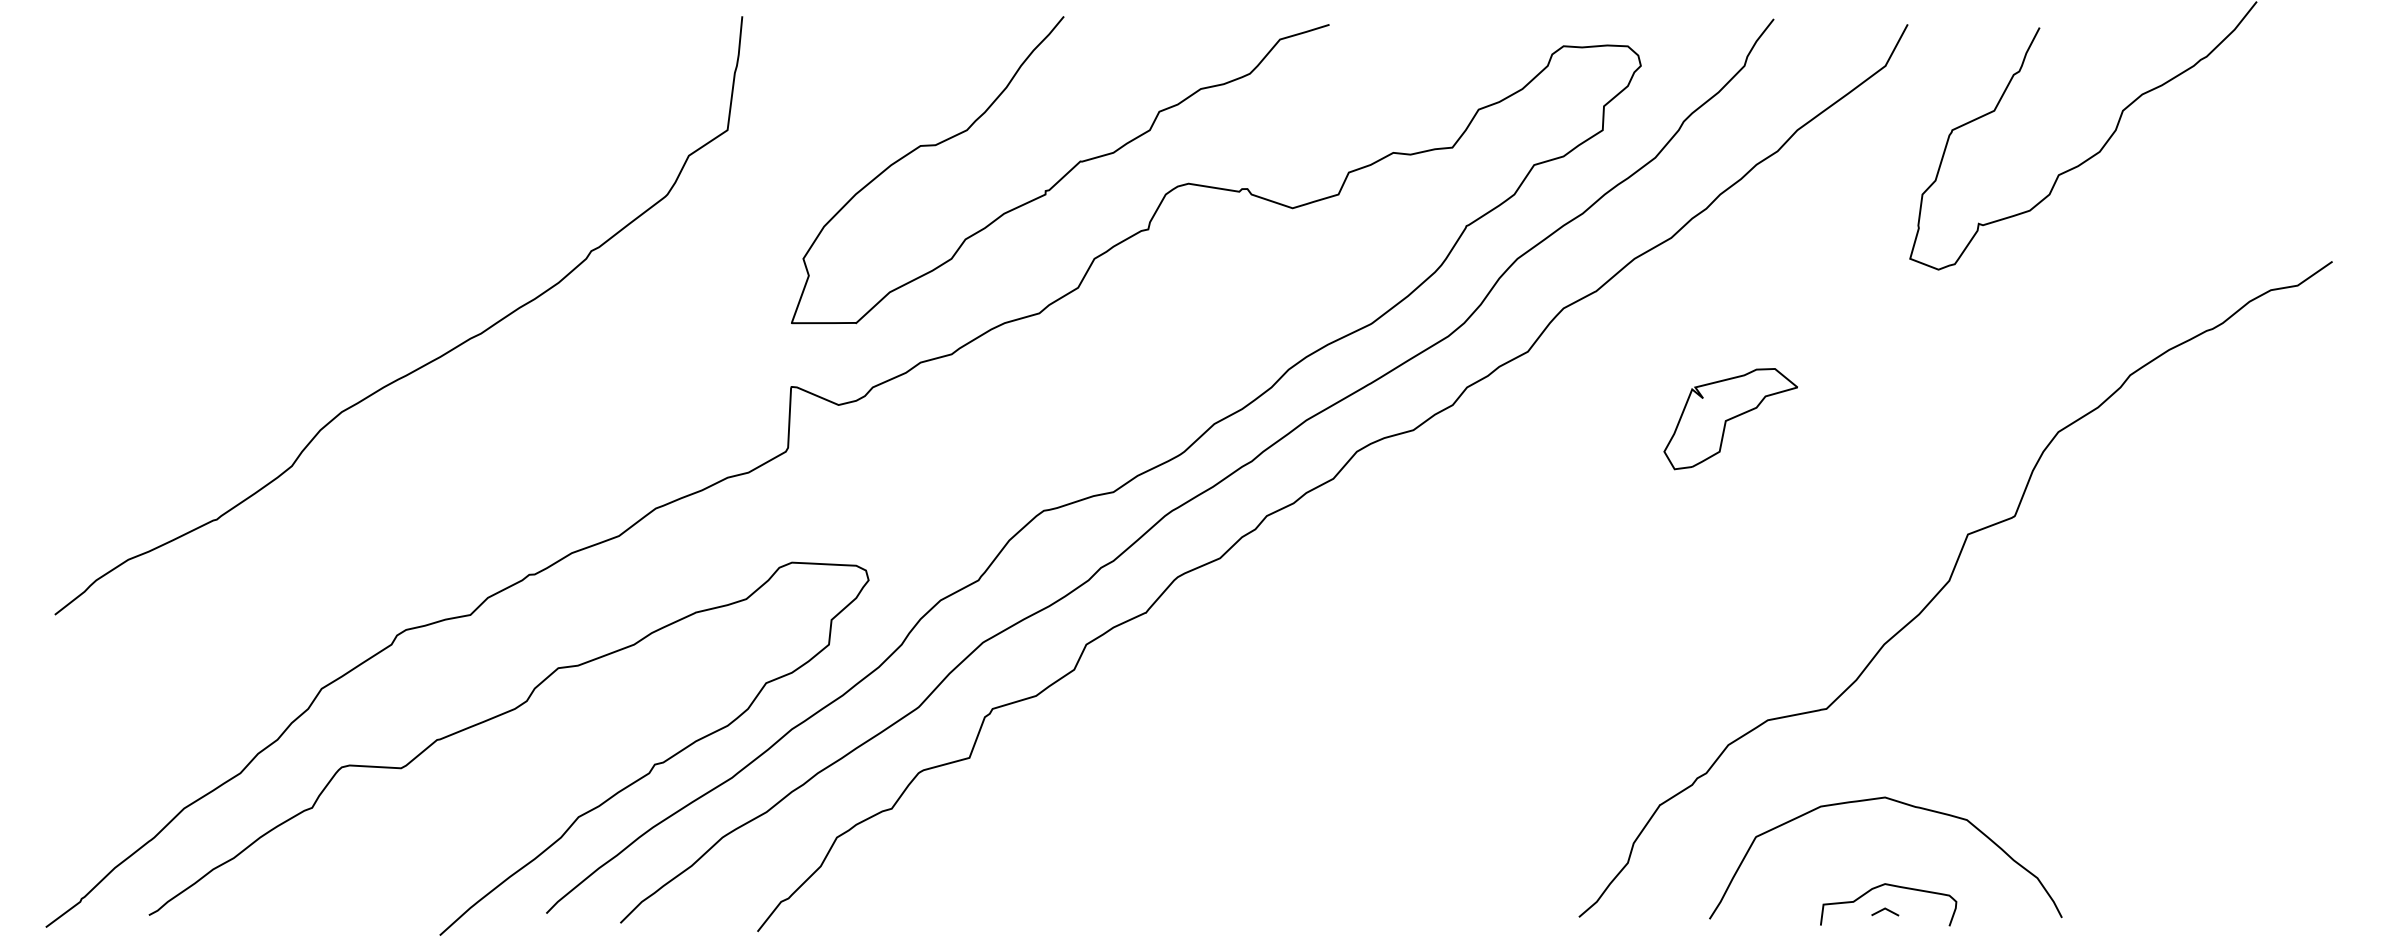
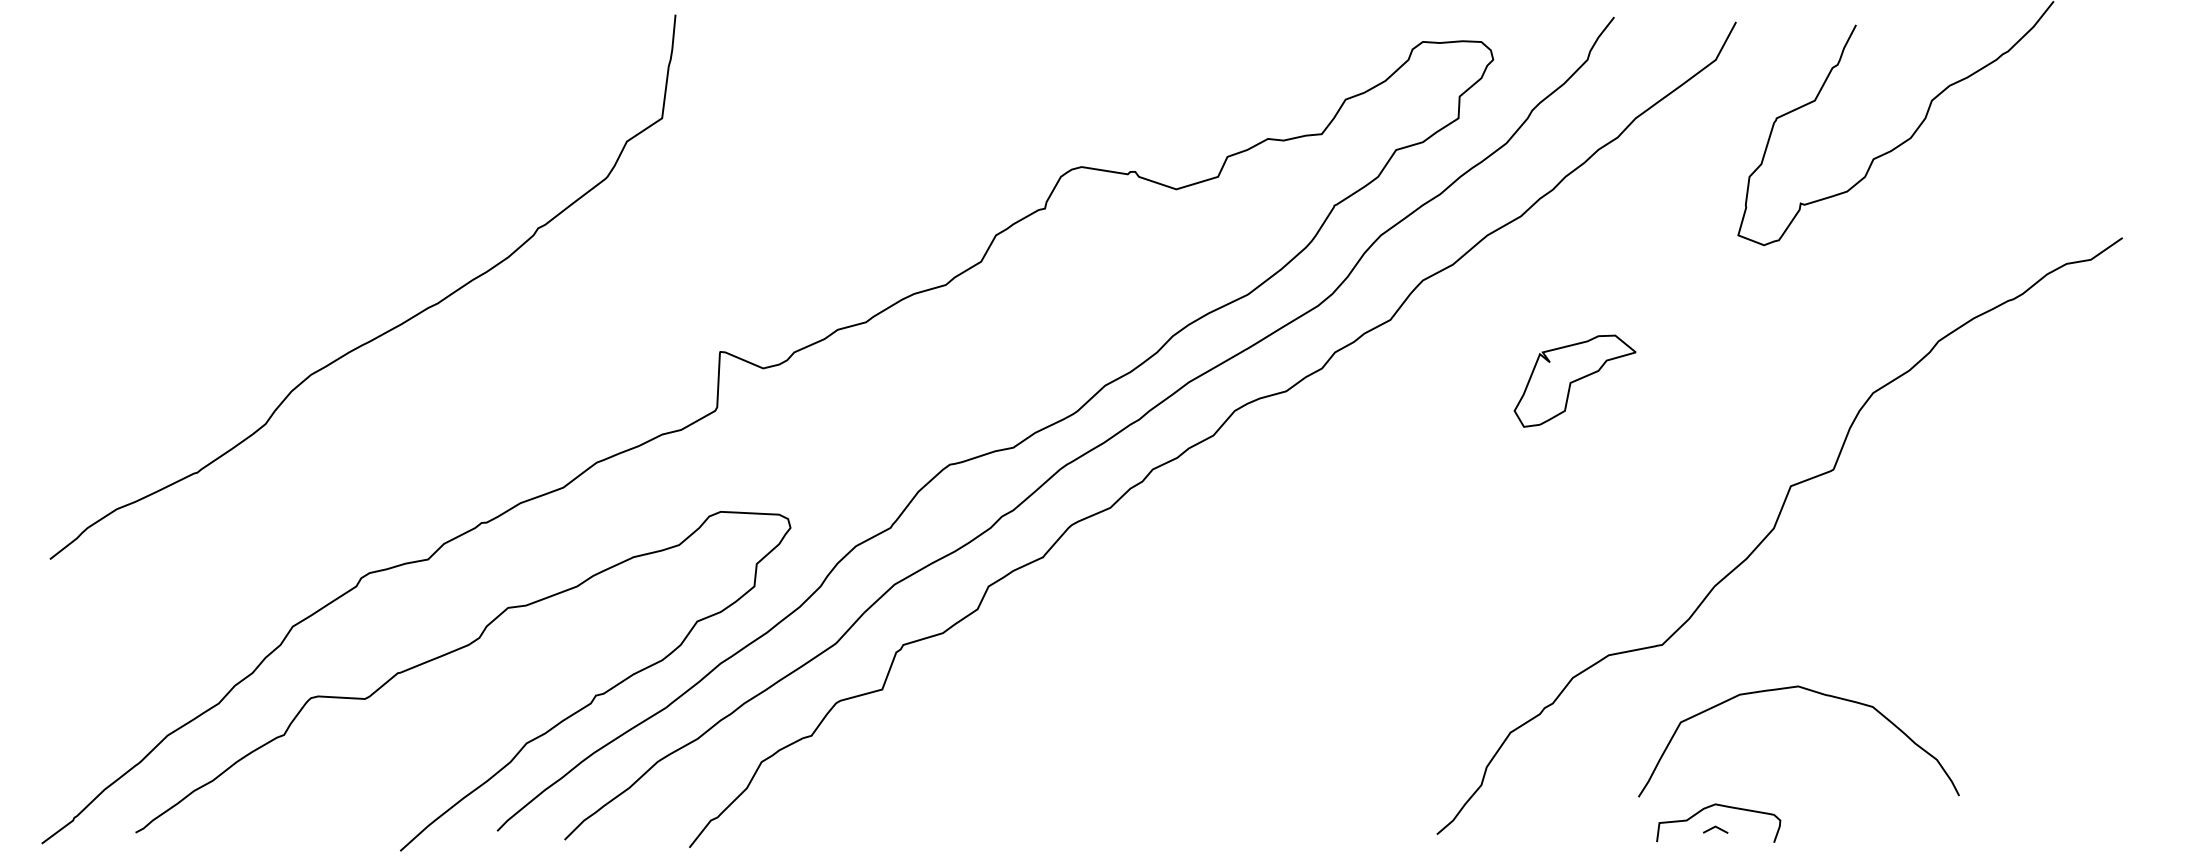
curve: (1064, 174) -> (968, 158), removed
curve: (1903, 804) -> (1815, 692), moved

